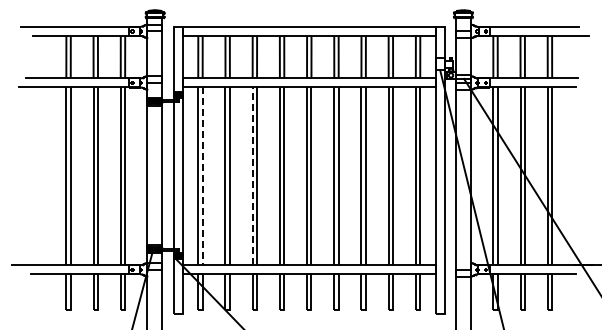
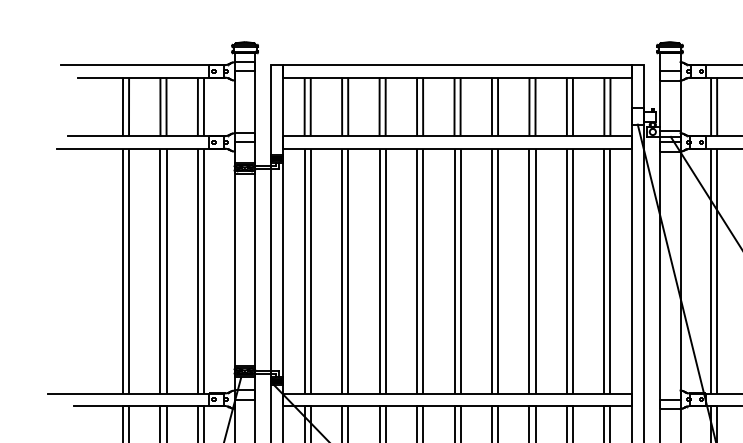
line: (202, 176) -> (310, 271), dashed -> solid
line: (252, 176) -> (379, 271), dashed -> solid

